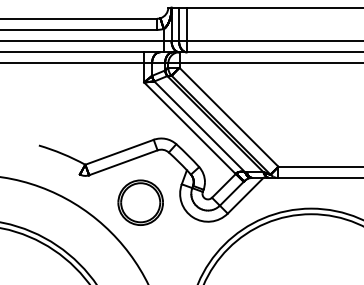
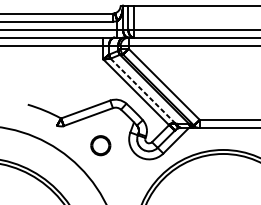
line: (200, 127) -> (143, 91), solid -> dashed
part: (140, 202) -> (100, 145), size x0.6

